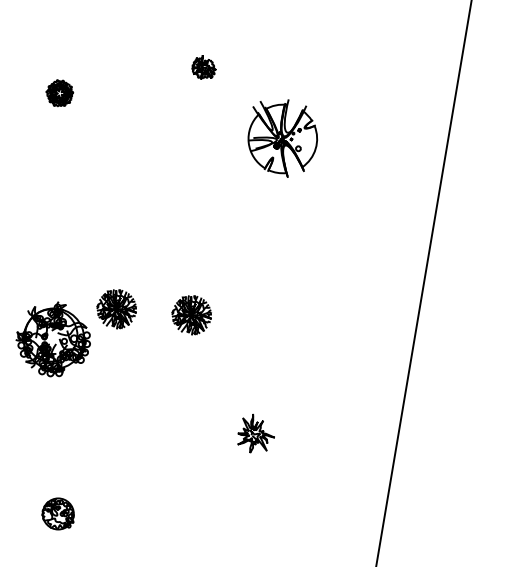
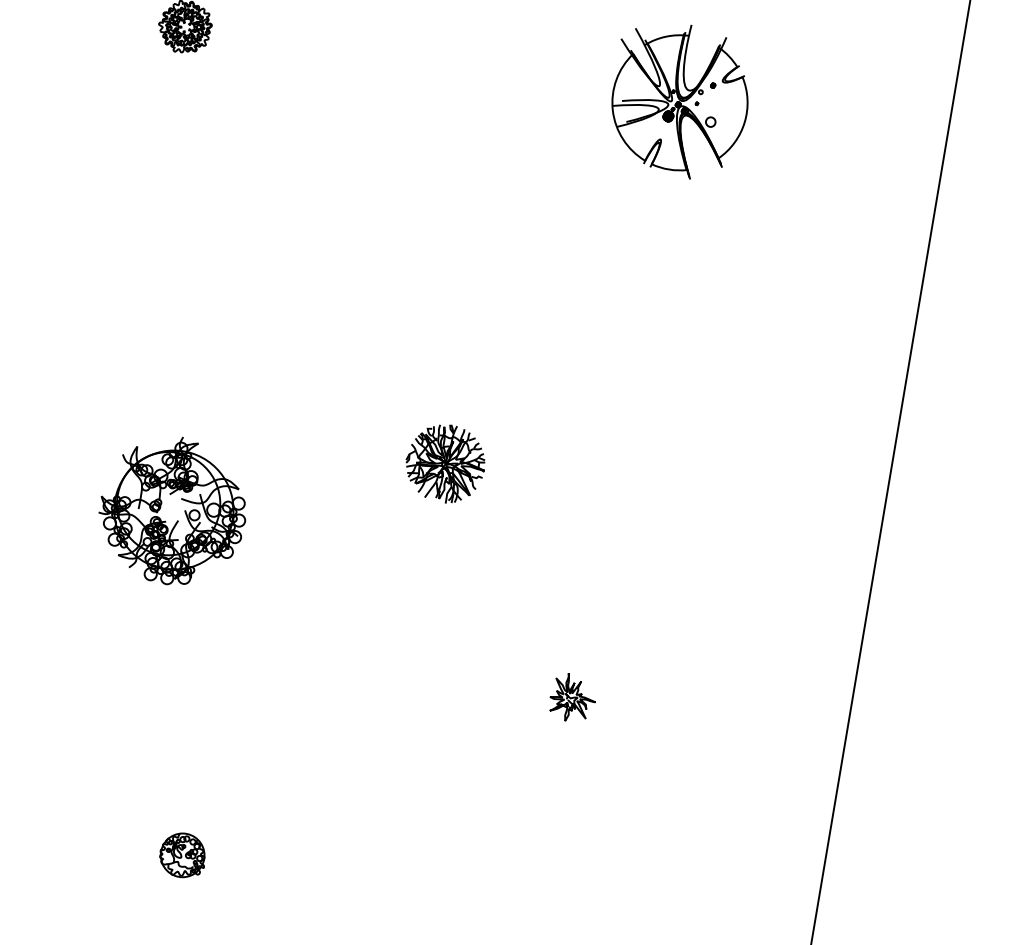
part: (282, 138) -> (679, 101), moved
part: (116, 309) -> (297, 452), removed
part: (256, 433) -> (572, 696), size x0.62
part: (58, 513) -> (182, 854), size x0.71

